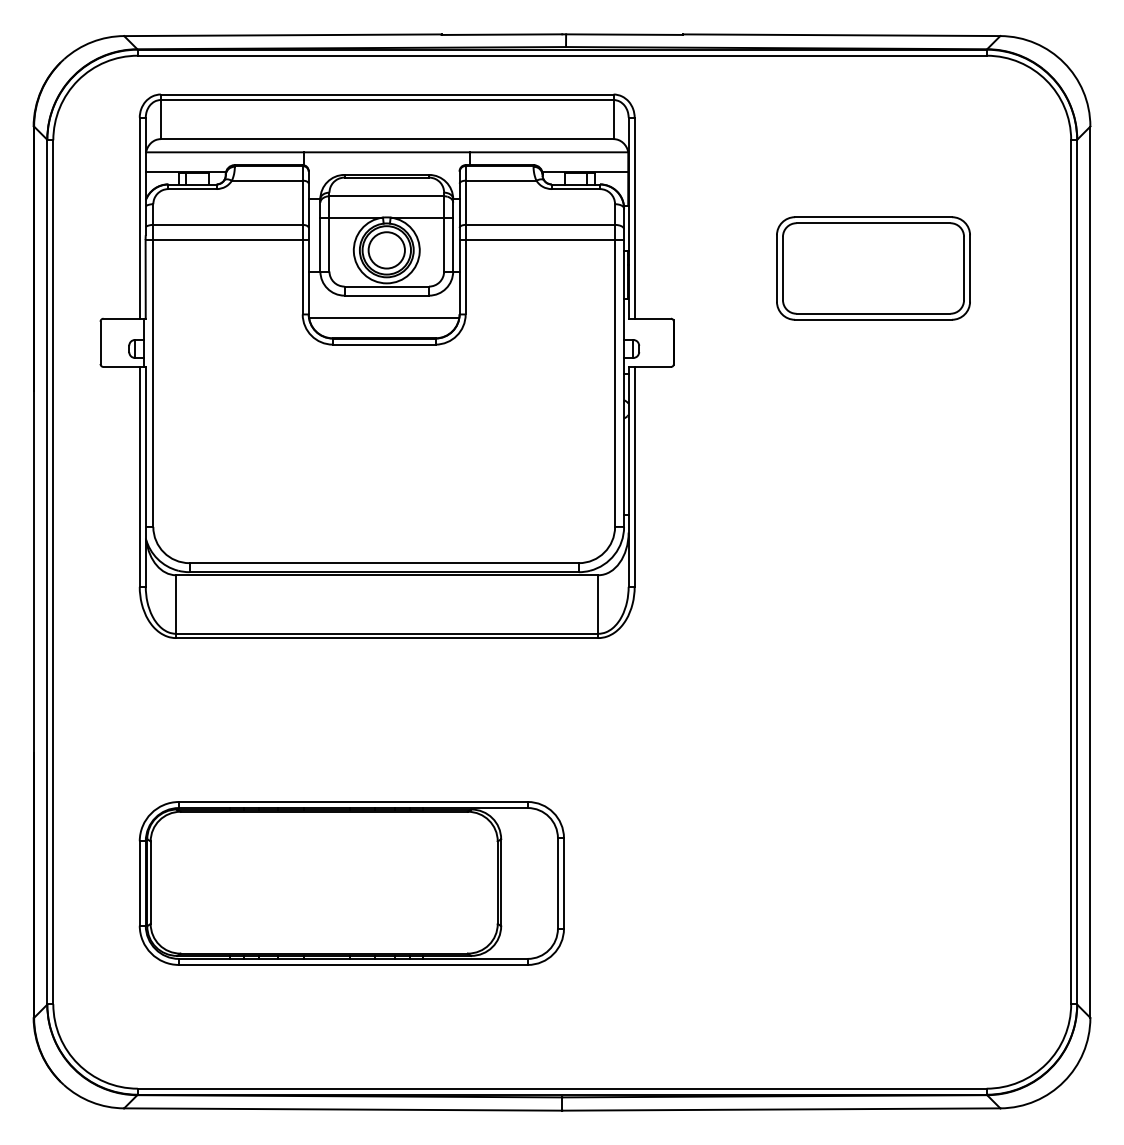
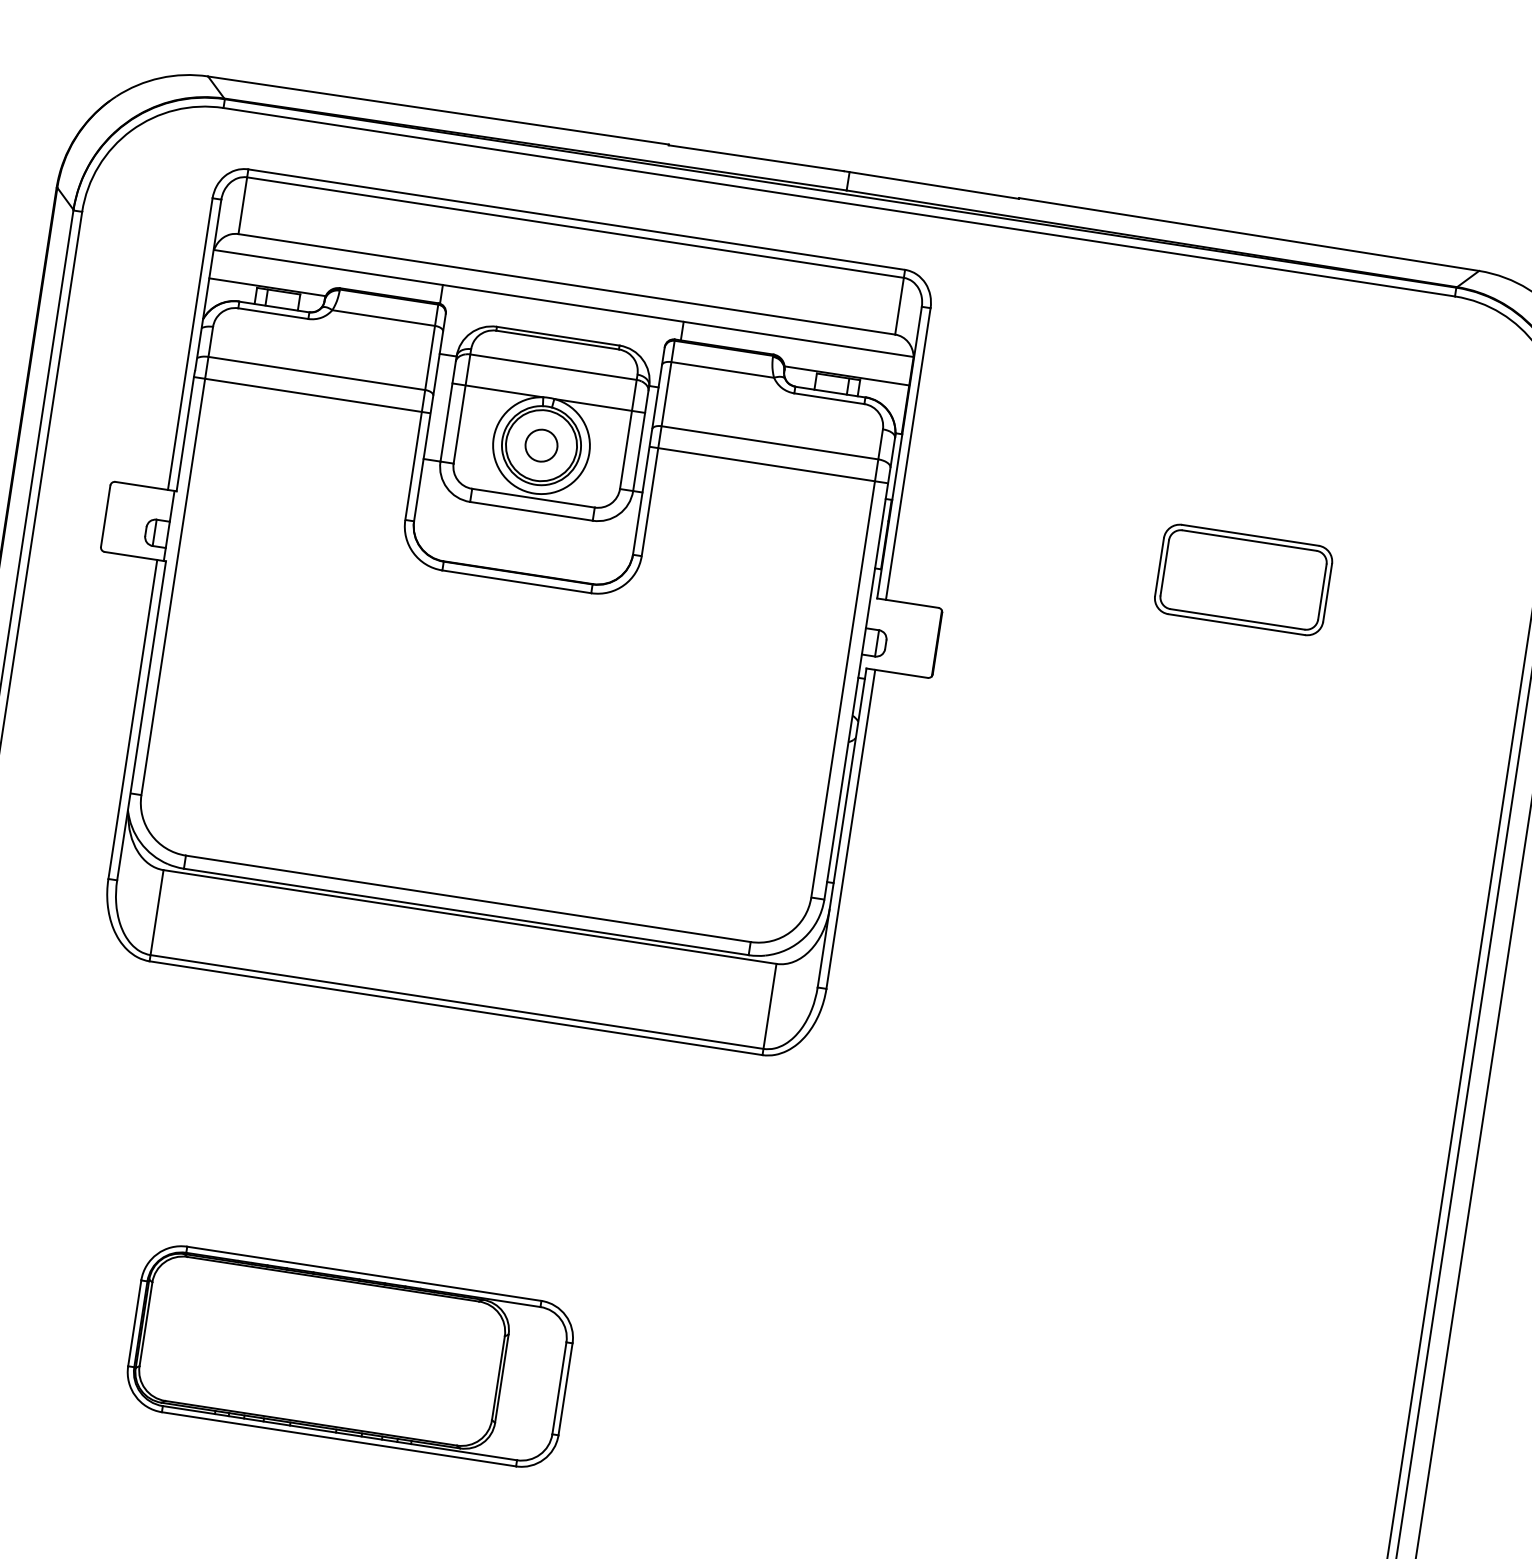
circle: (386, 250) -> (541, 445), size x0.6
part: (873, 268) -> (1243, 579), size x0.6
line: (383, 318) -> (521, 543), removed
part: (351, 883) -> (349, 1356), size x0.7

